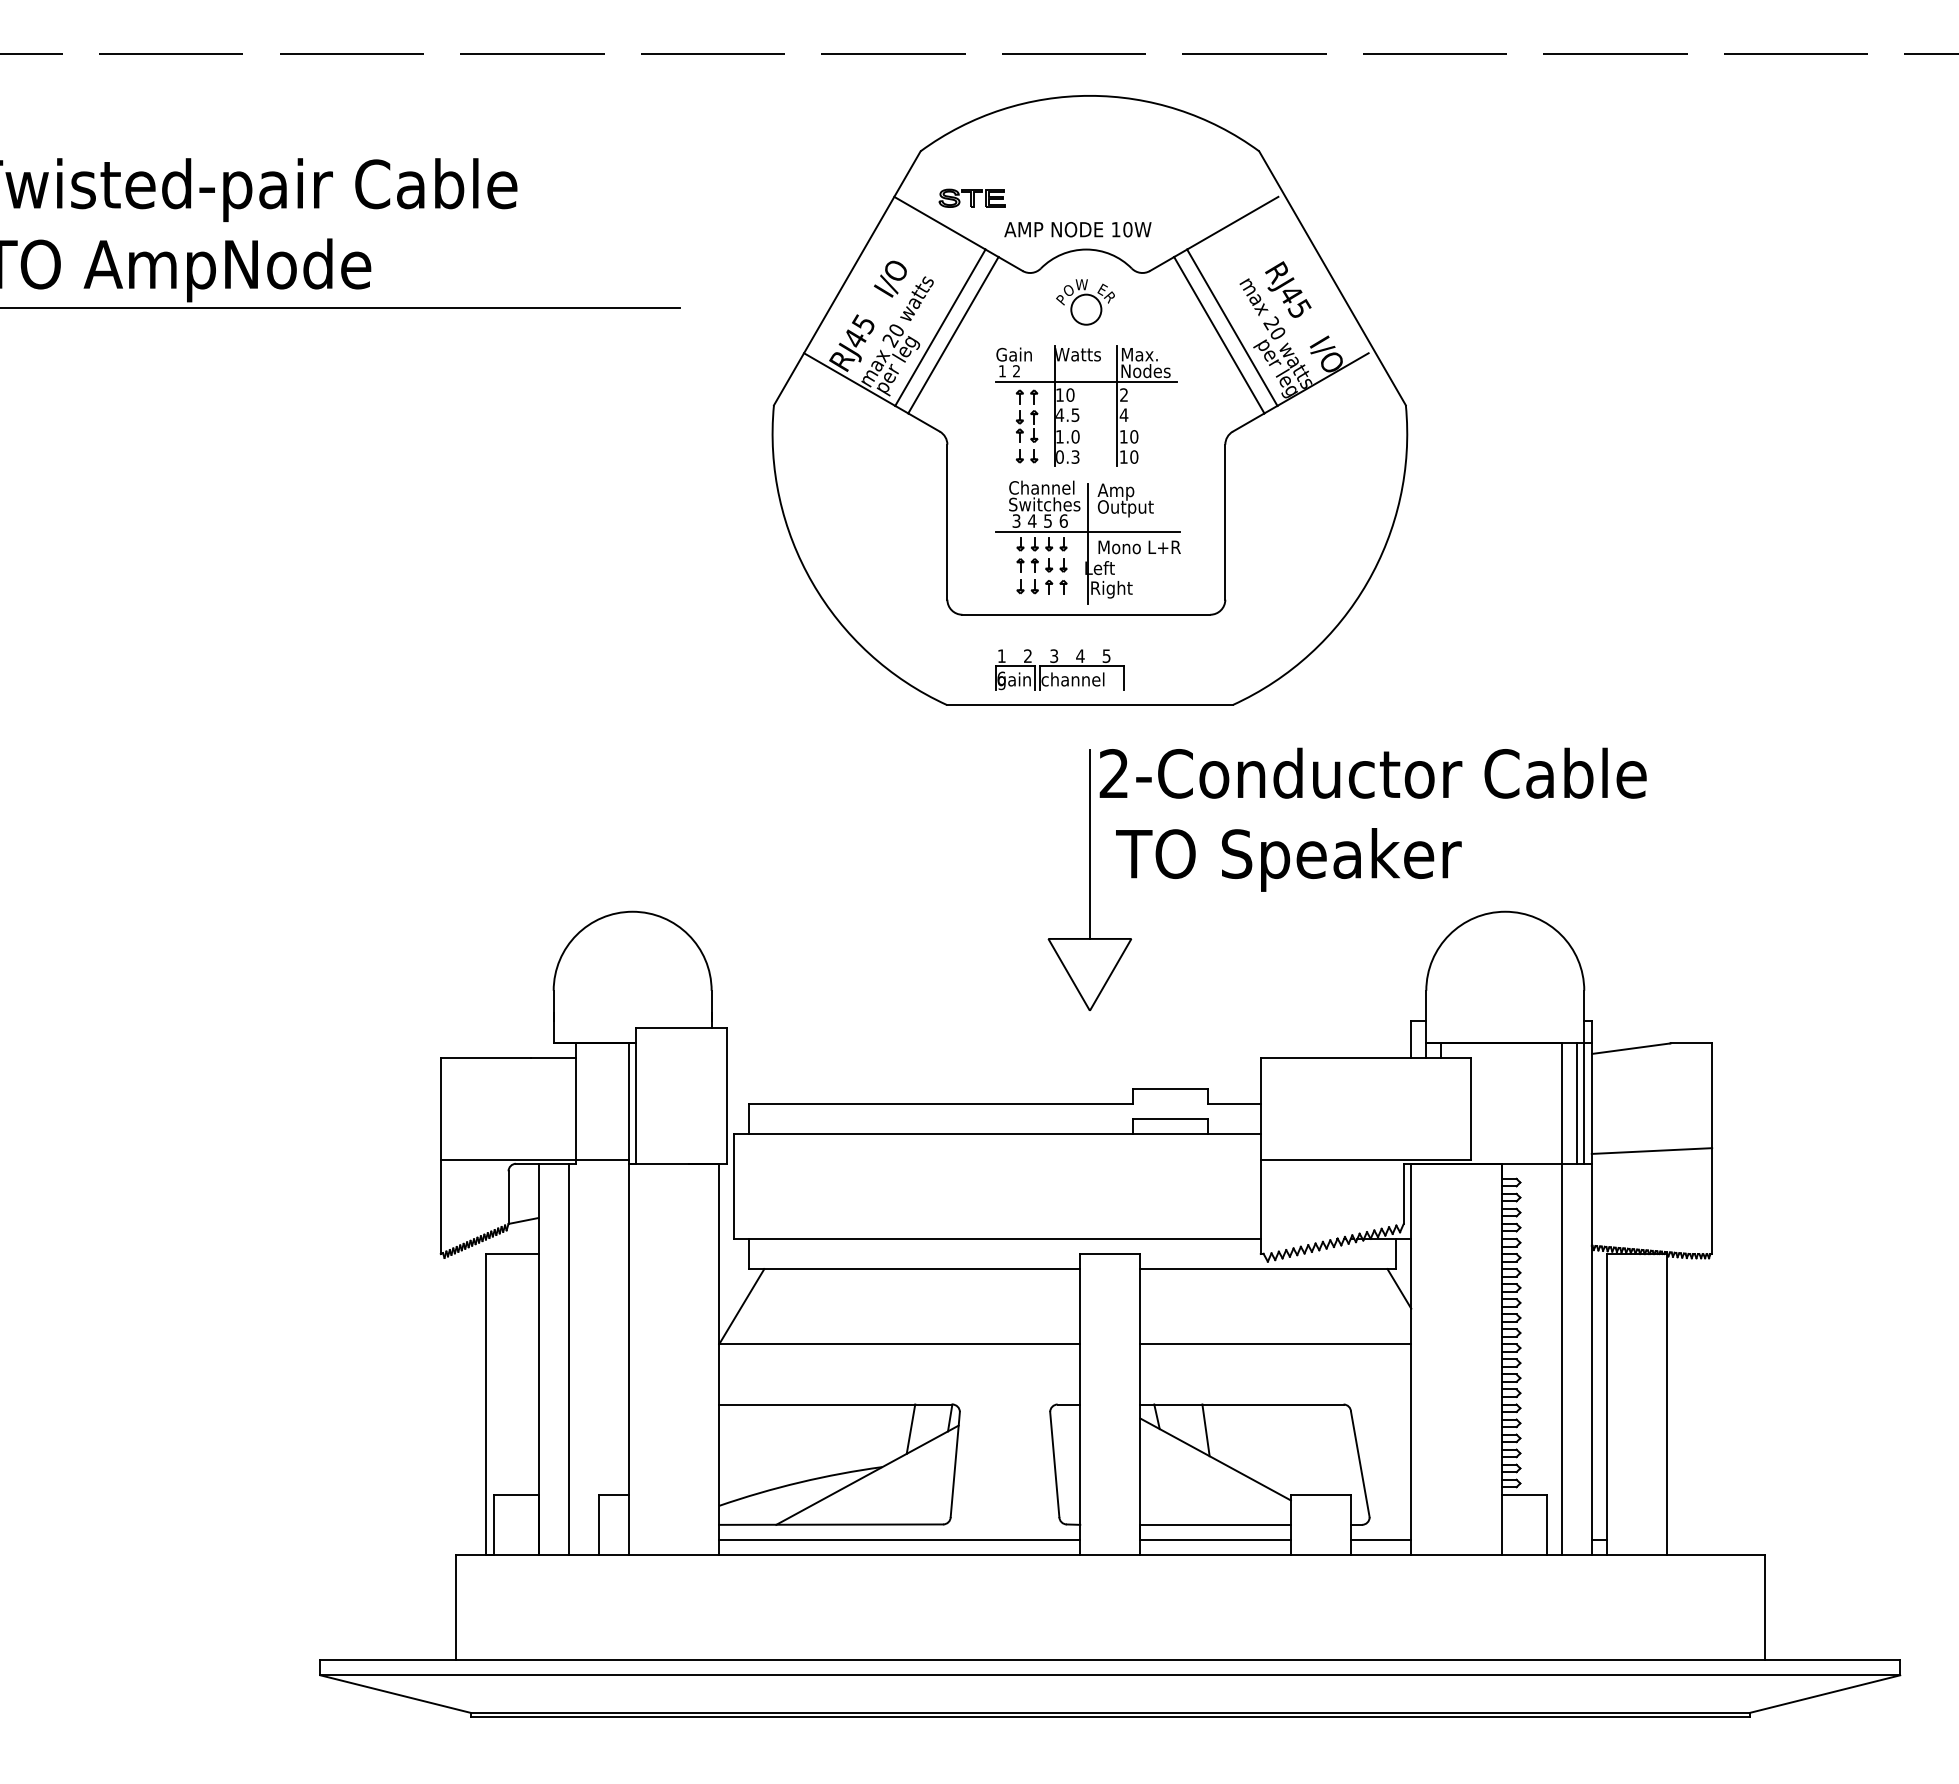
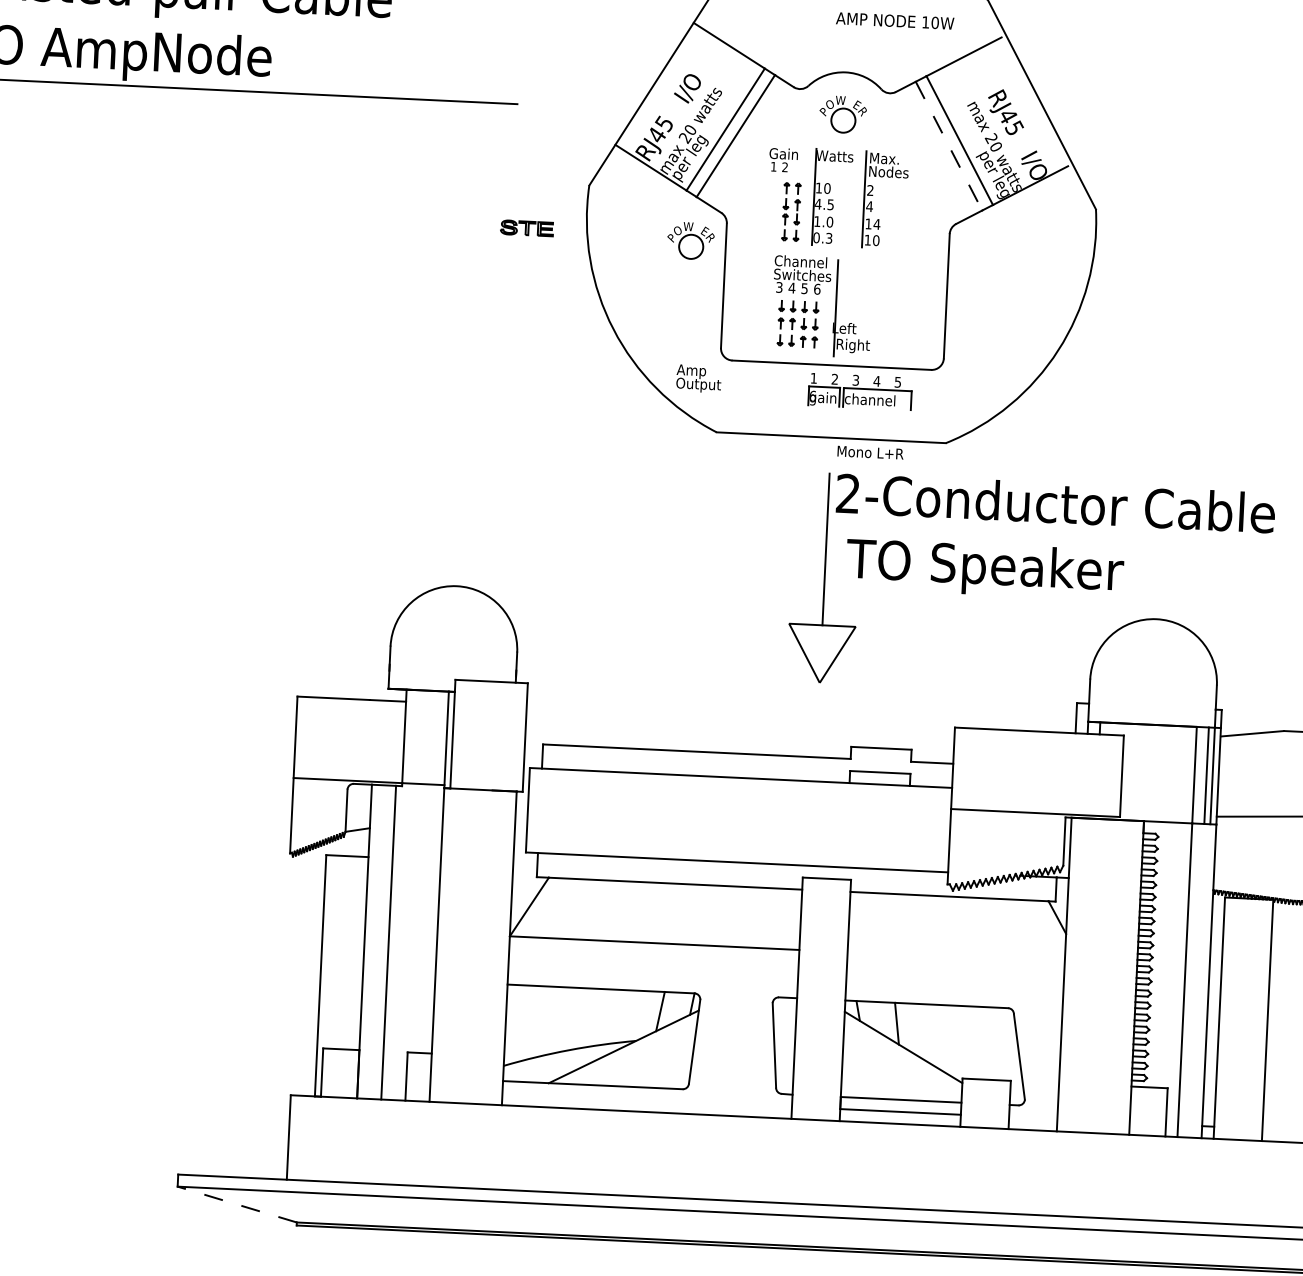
part: (971, 197) -> (526, 227), moved
text: (1077, 229) -> (894, 20), moved
line: (1219, 335) -> (949, 146), solid -> dashed
line: (1085, 382) -> (839, 178), removed
text: (1133, 436) -> (876, 224), 10 -> 14
part: (903, 468) -> (690, 241), added
text: (1125, 500) -> (698, 378), moved
line: (1087, 531) -> (835, 298), removed
text: (1139, 547) -> (870, 452), moved
part: (1059, 669) -> (859, 391), moved
line: (1275, 1344) -> (955, 957), removed
line: (899, 1539) -> (647, 1099), removed
line: (1381, 1539) -> (1033, 1117), removed
line: (395, 1694) -> (237, 1204), solid -> dashed

